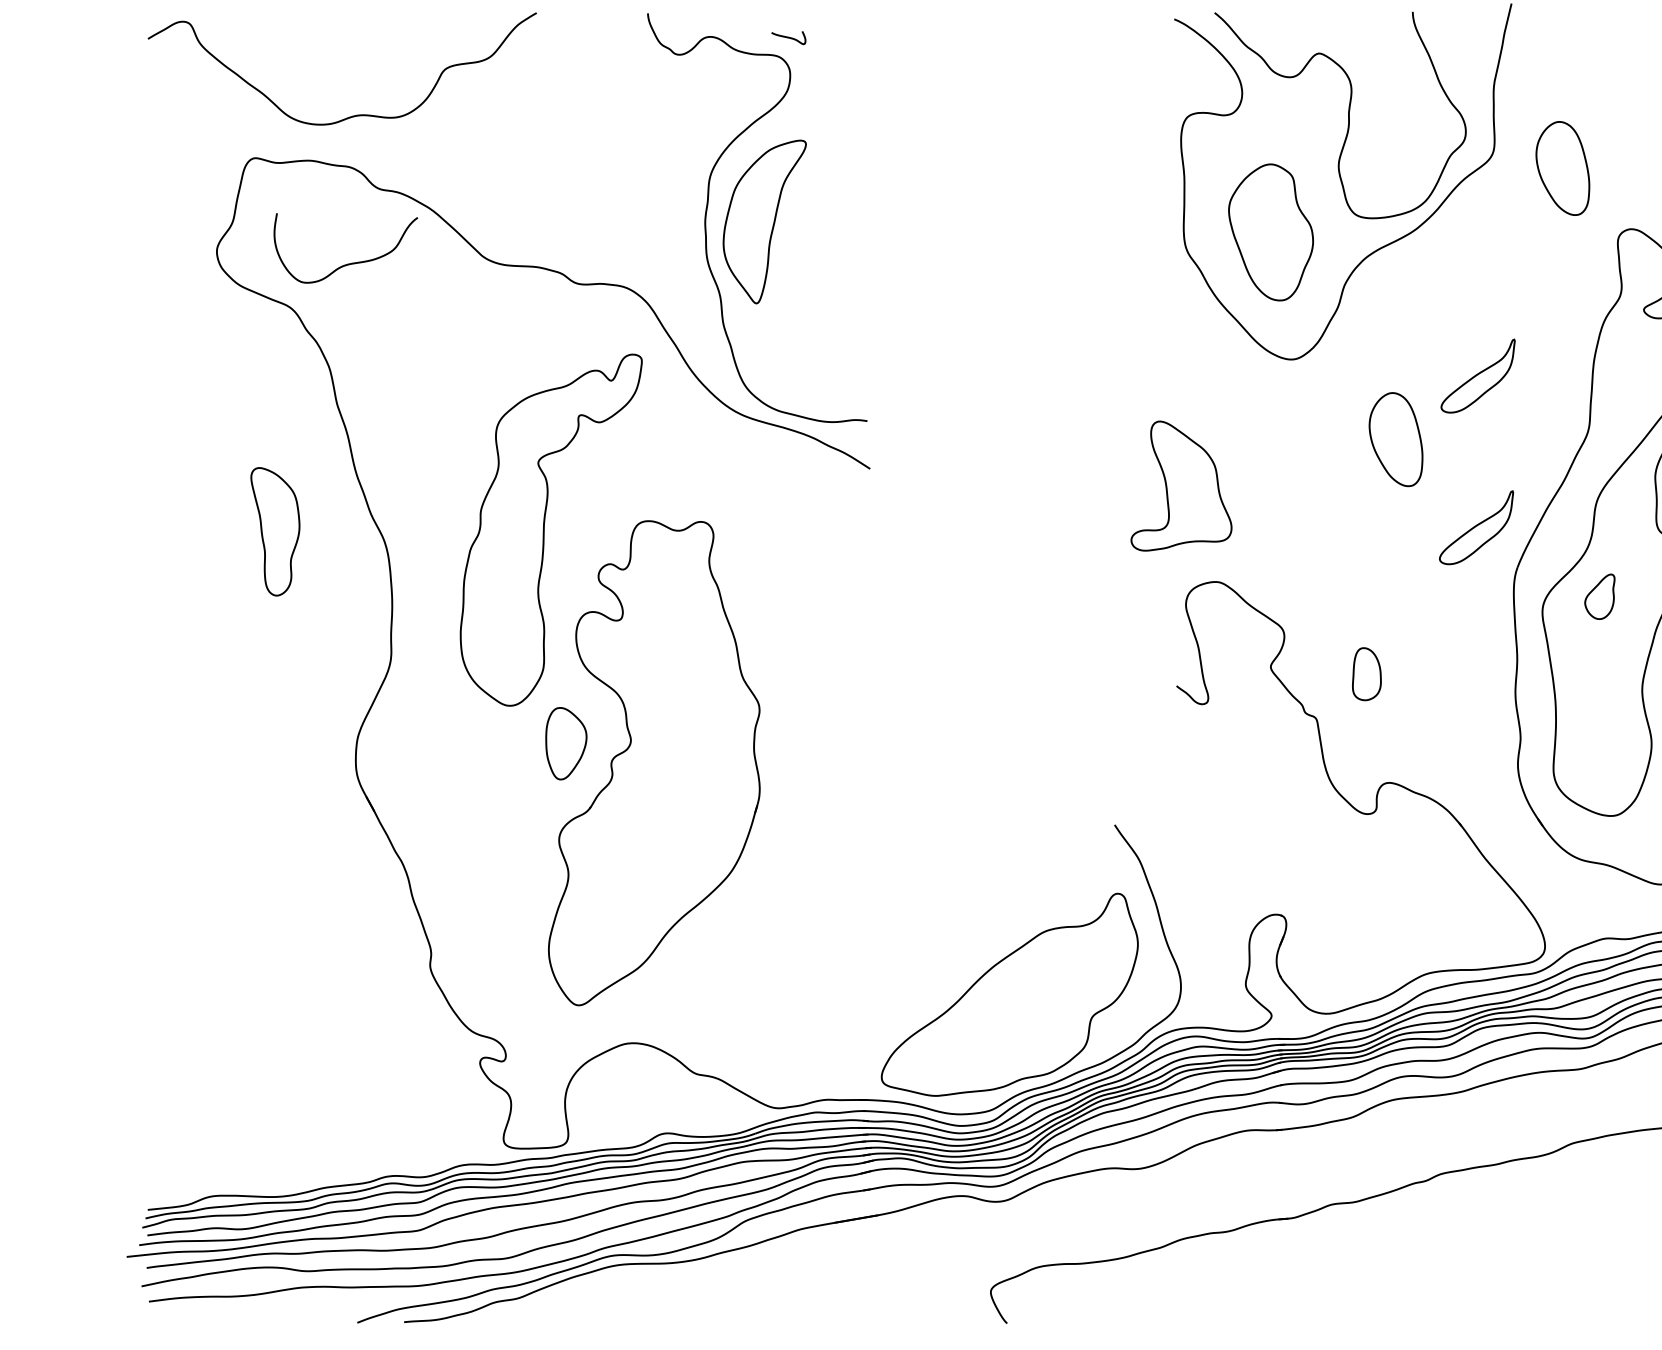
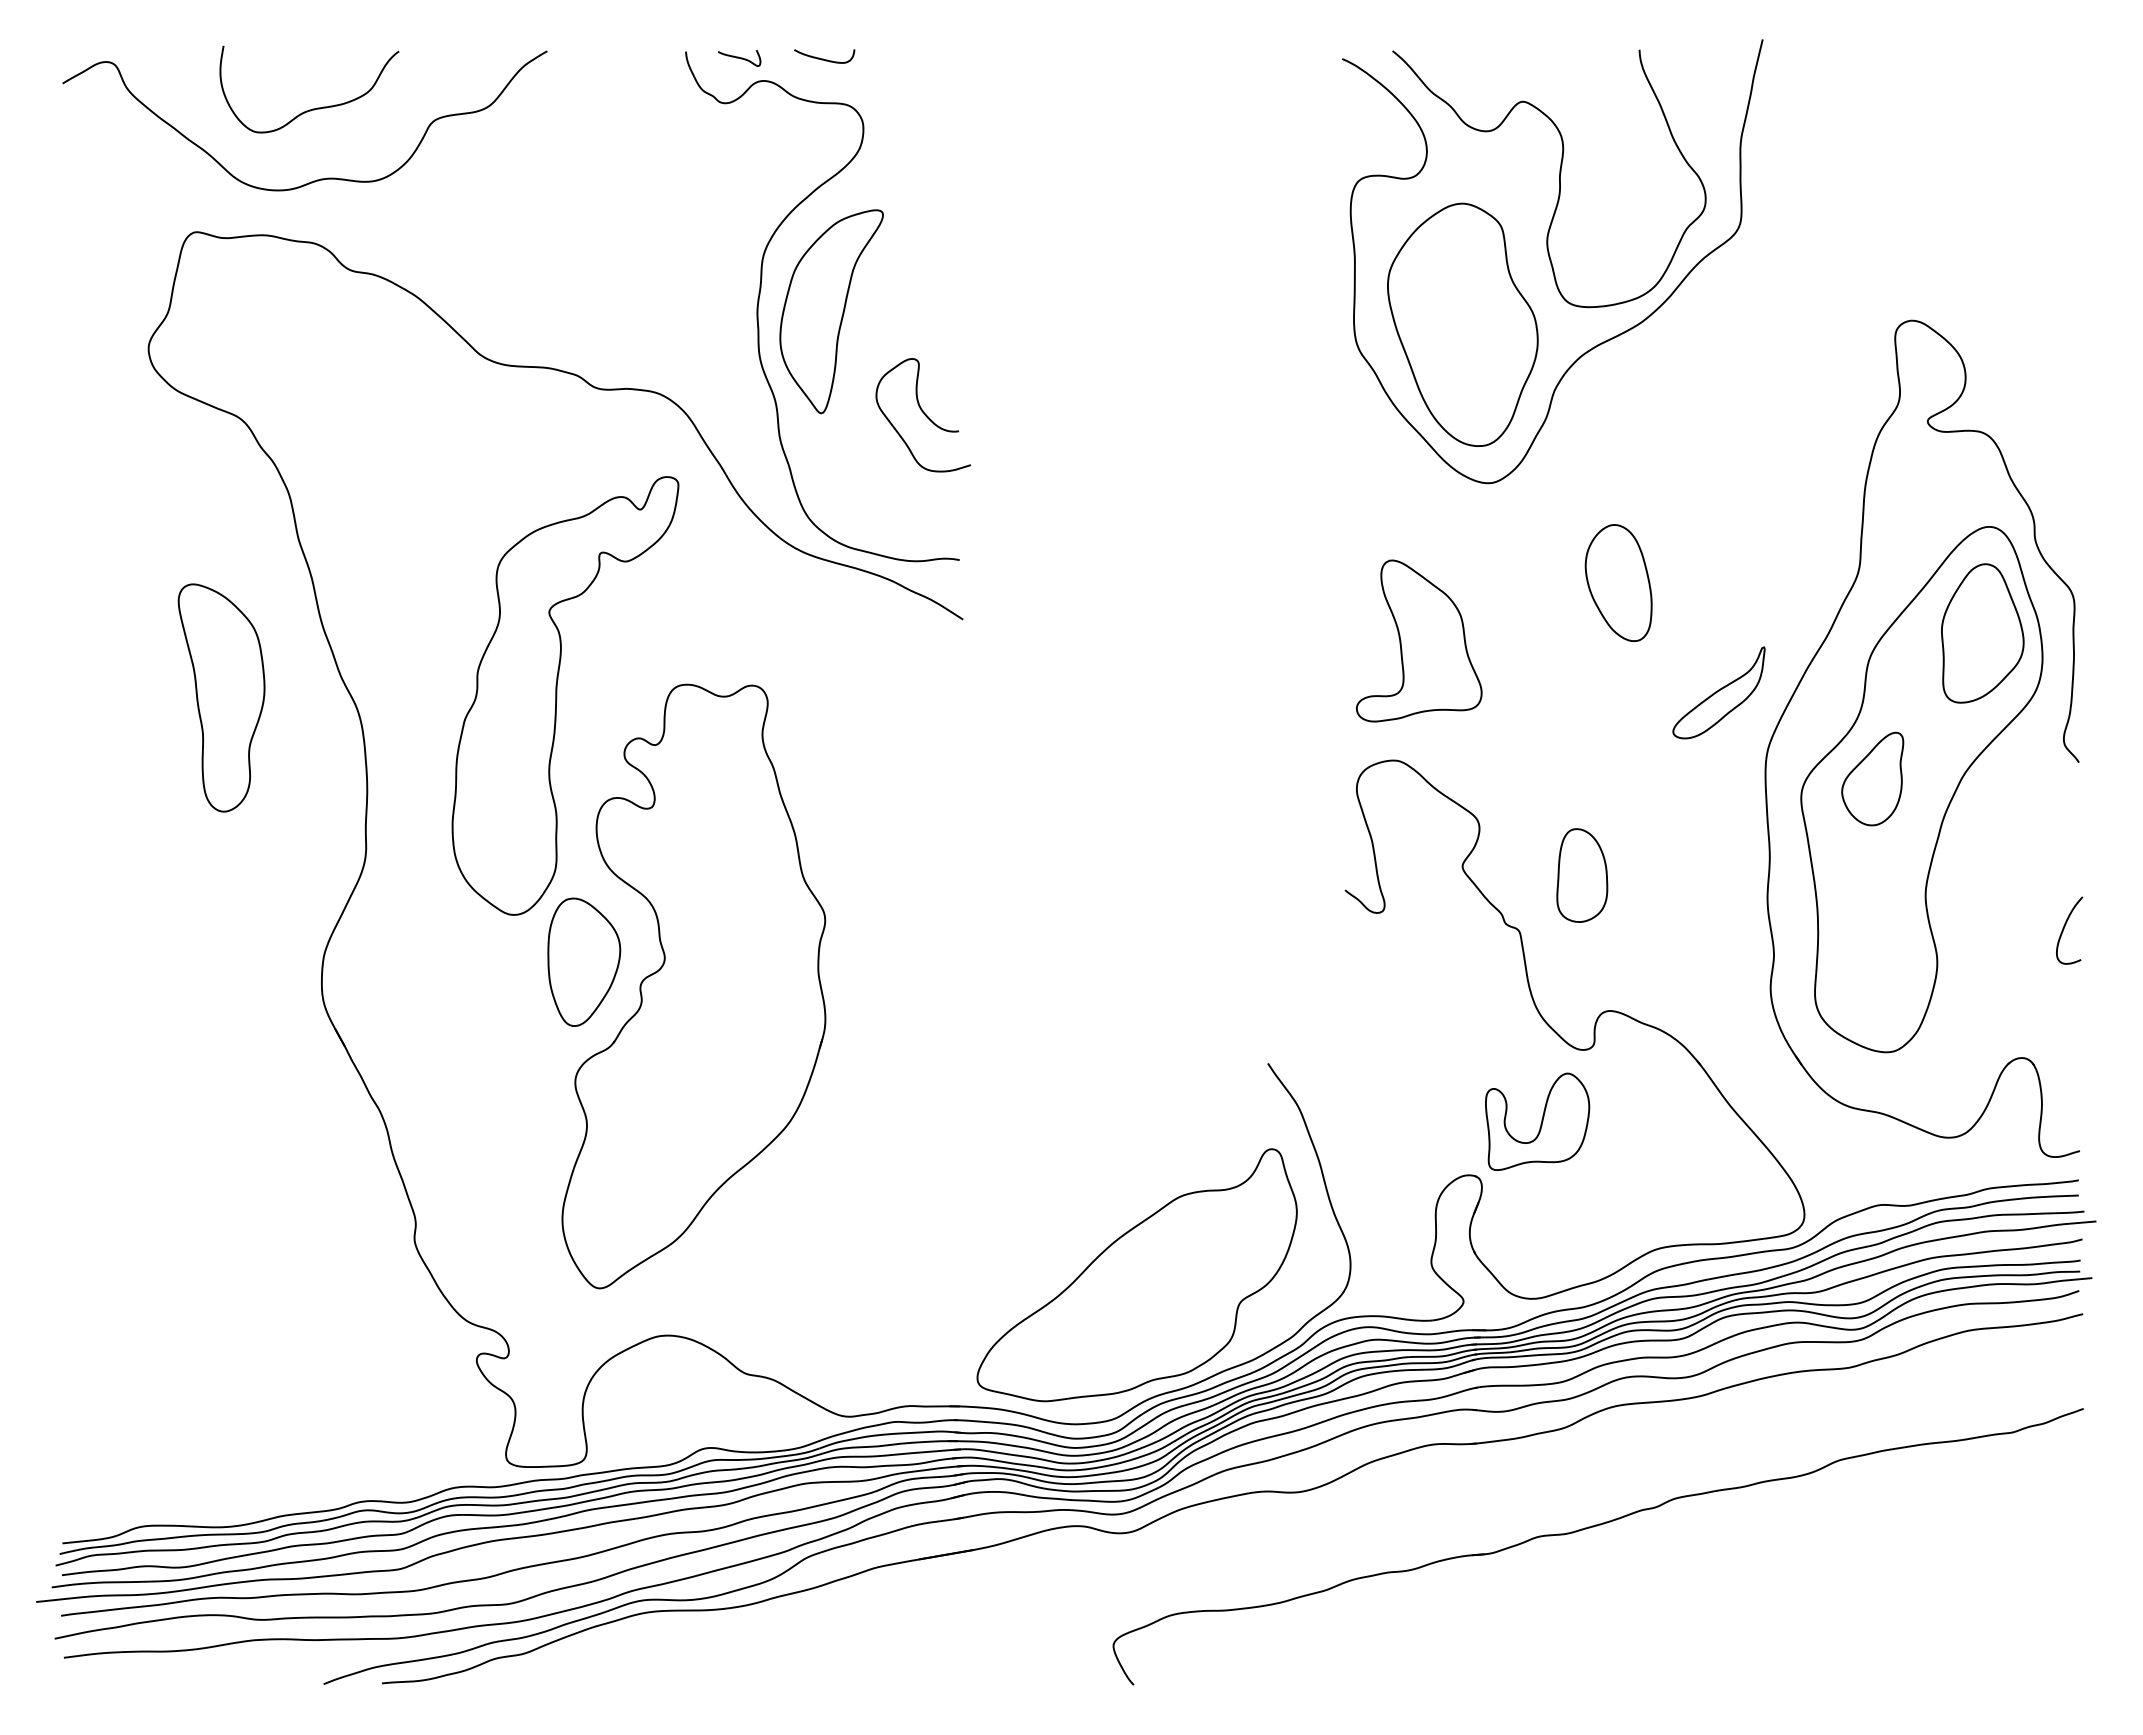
curve: (758, 18) -> (823, 58), added
curve: (788, 38) -> (739, 58), moved
part: (1562, 168) -> (1826, 244), removed
part: (1270, 232) -> (1462, 324), size x1.43
curve: (348, 263) -> (312, 108), moved
curve: (839, 305) -> (924, 415), added
part: (1477, 375) -> (1720, 503), removed
part: (1181, 485) -> (1419, 640), moved
part: (275, 531) -> (221, 697), size x1.43
part: (1599, 596) -> (1872, 778), size x1.67
part: (1367, 674) -> (1582, 875), size x1.43
part: (566, 743) -> (584, 961), size x1.43
part: (1330, 871) -> (1537, 1121), added

